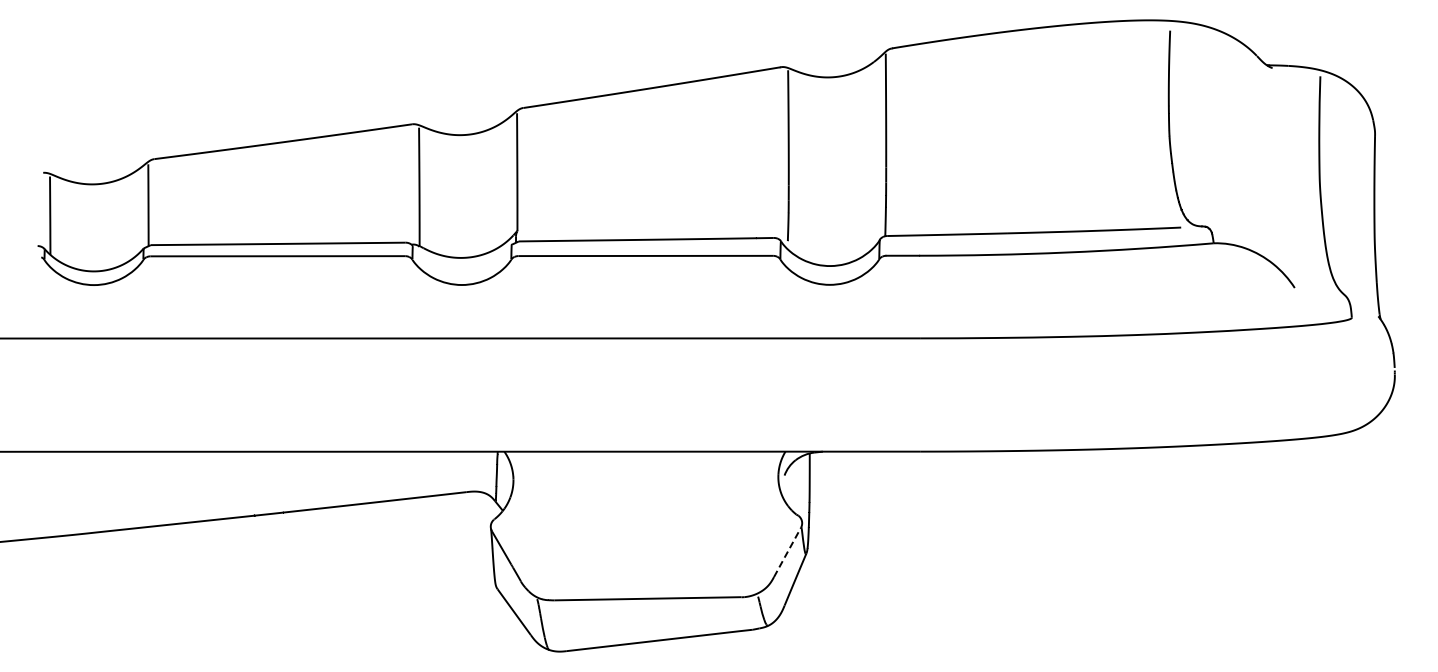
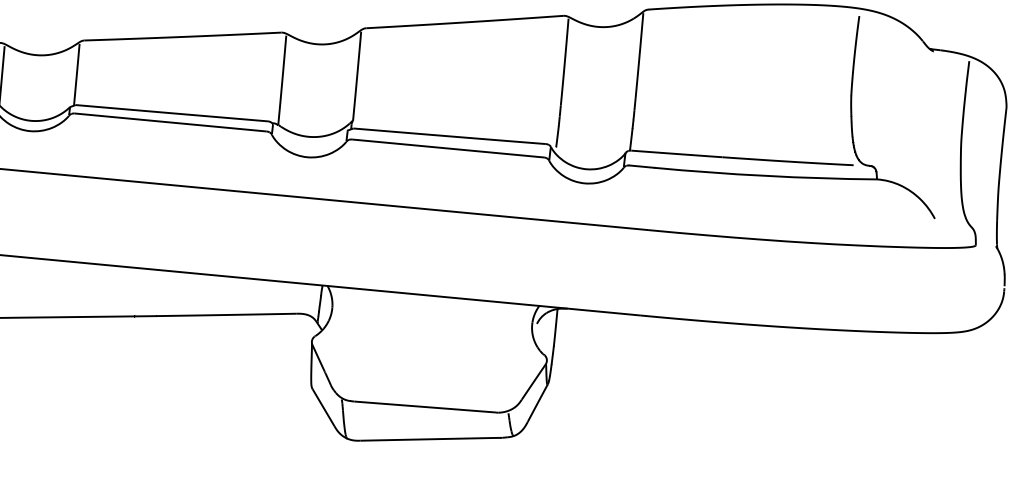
line: (787, 553) -> (533, 382), dashed -> solid

